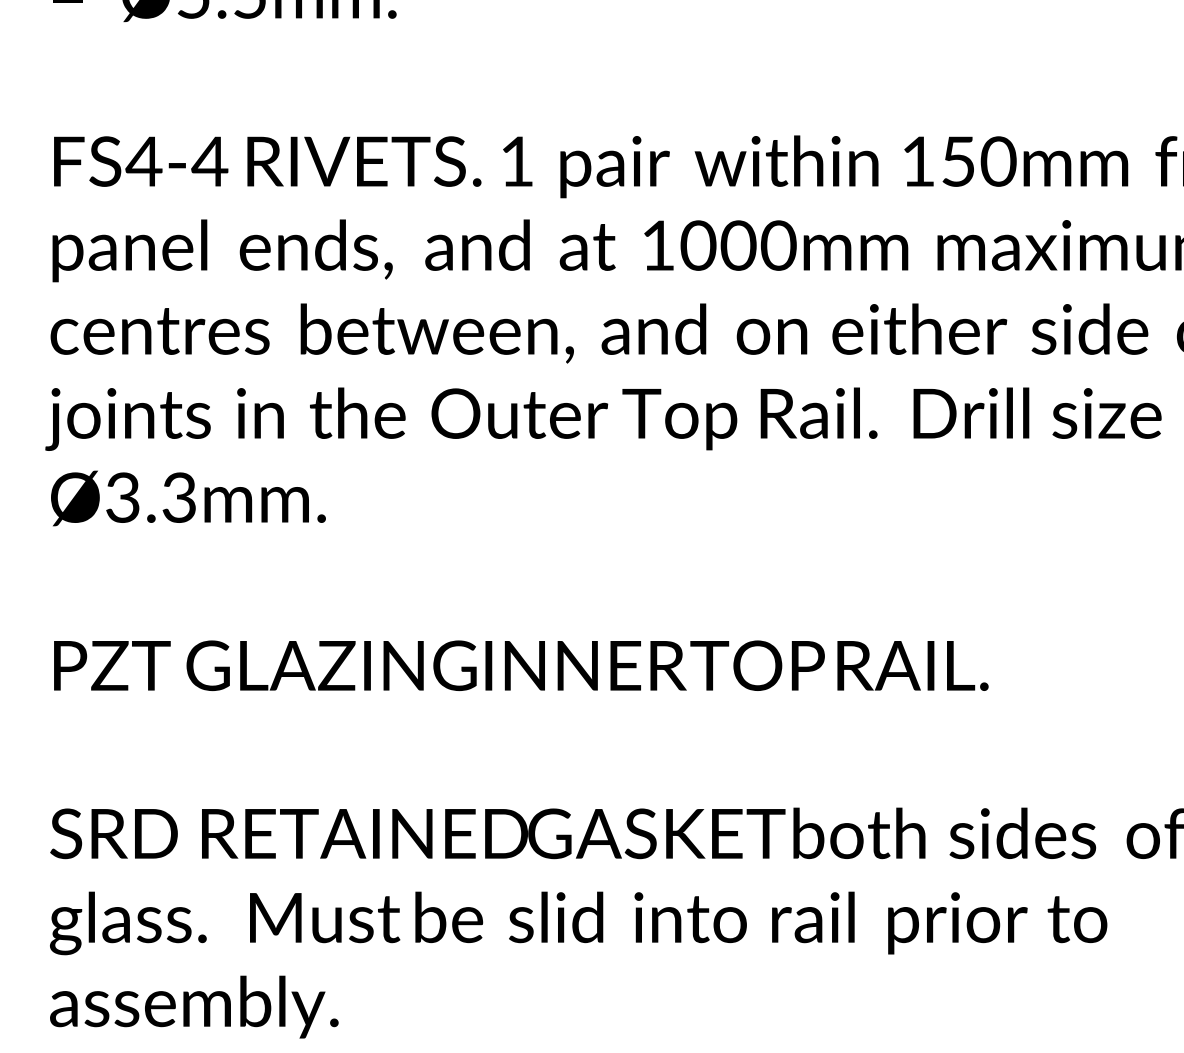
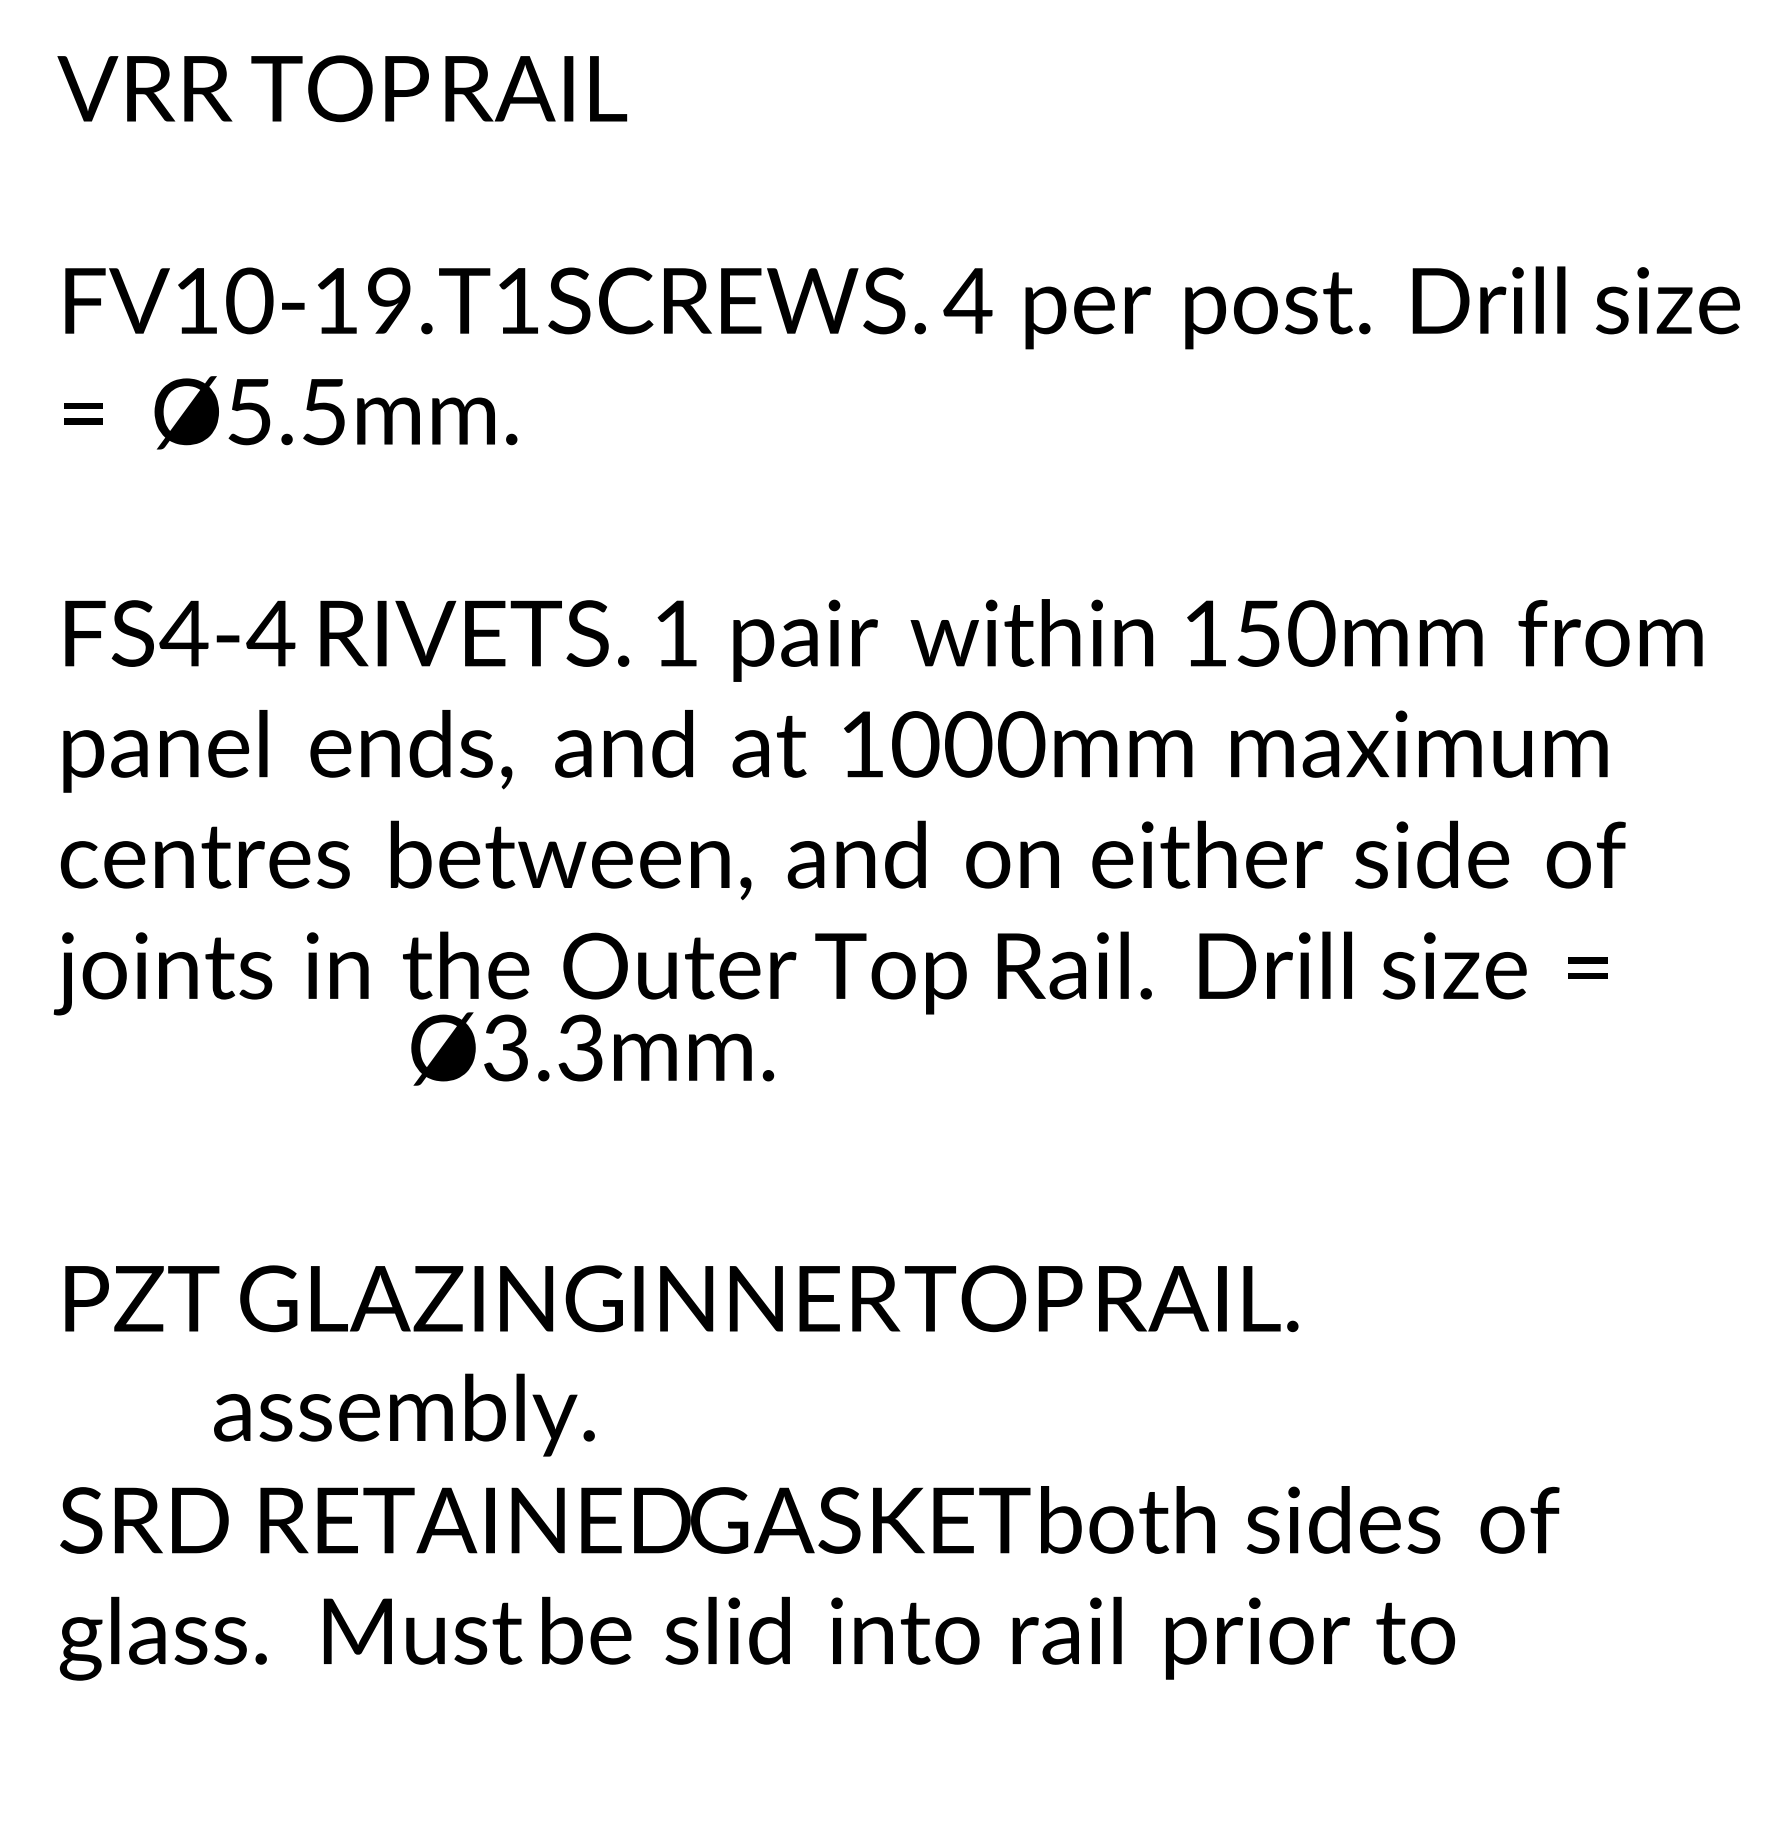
text: (188, 498) -> (592, 1048), moved
text: (194, 1006) -> (404, 1414), moved

